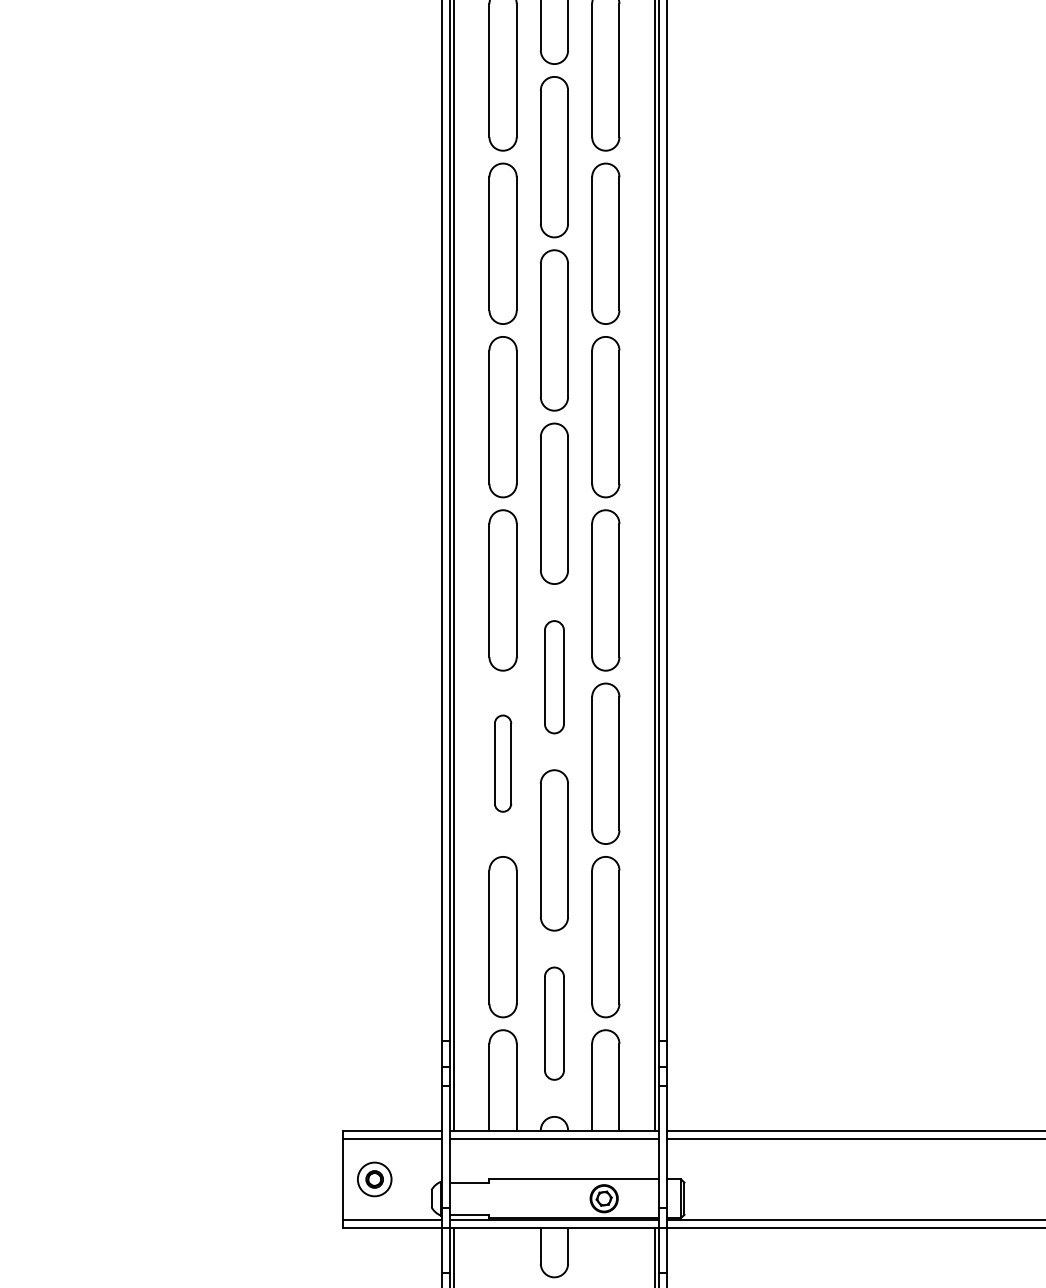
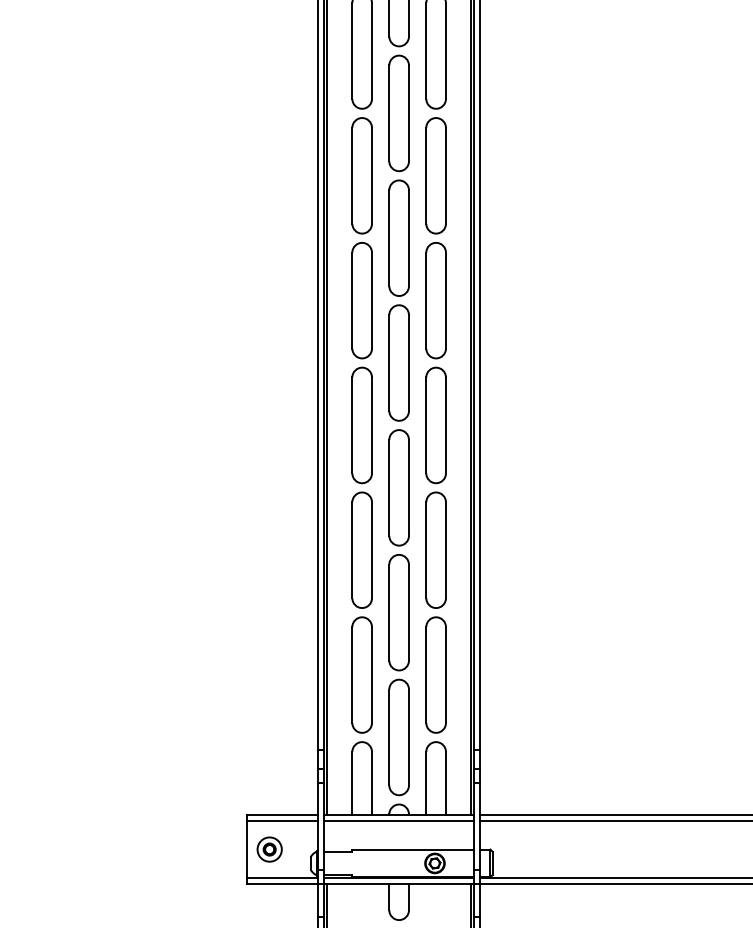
part: (554, 677) -> (399, 488), size x1.43
part: (502, 763) -> (361, 550), size x1.67
part: (554, 1023) -> (399, 737), size x1.43

